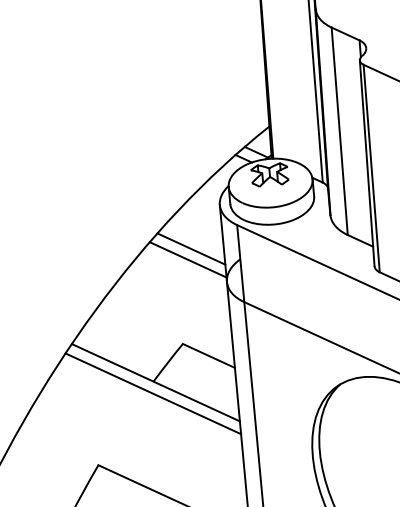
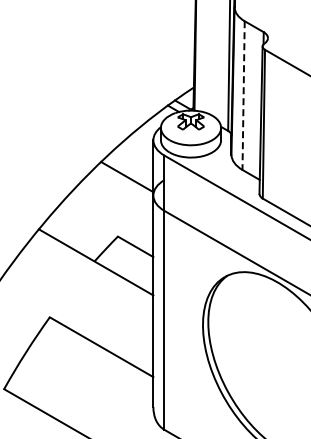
line: (339, 132) -> (243, 96), solid -> dashed
line: (191, 248) -> (130, 169), removed
line: (153, 392) -> (93, 269), removed

